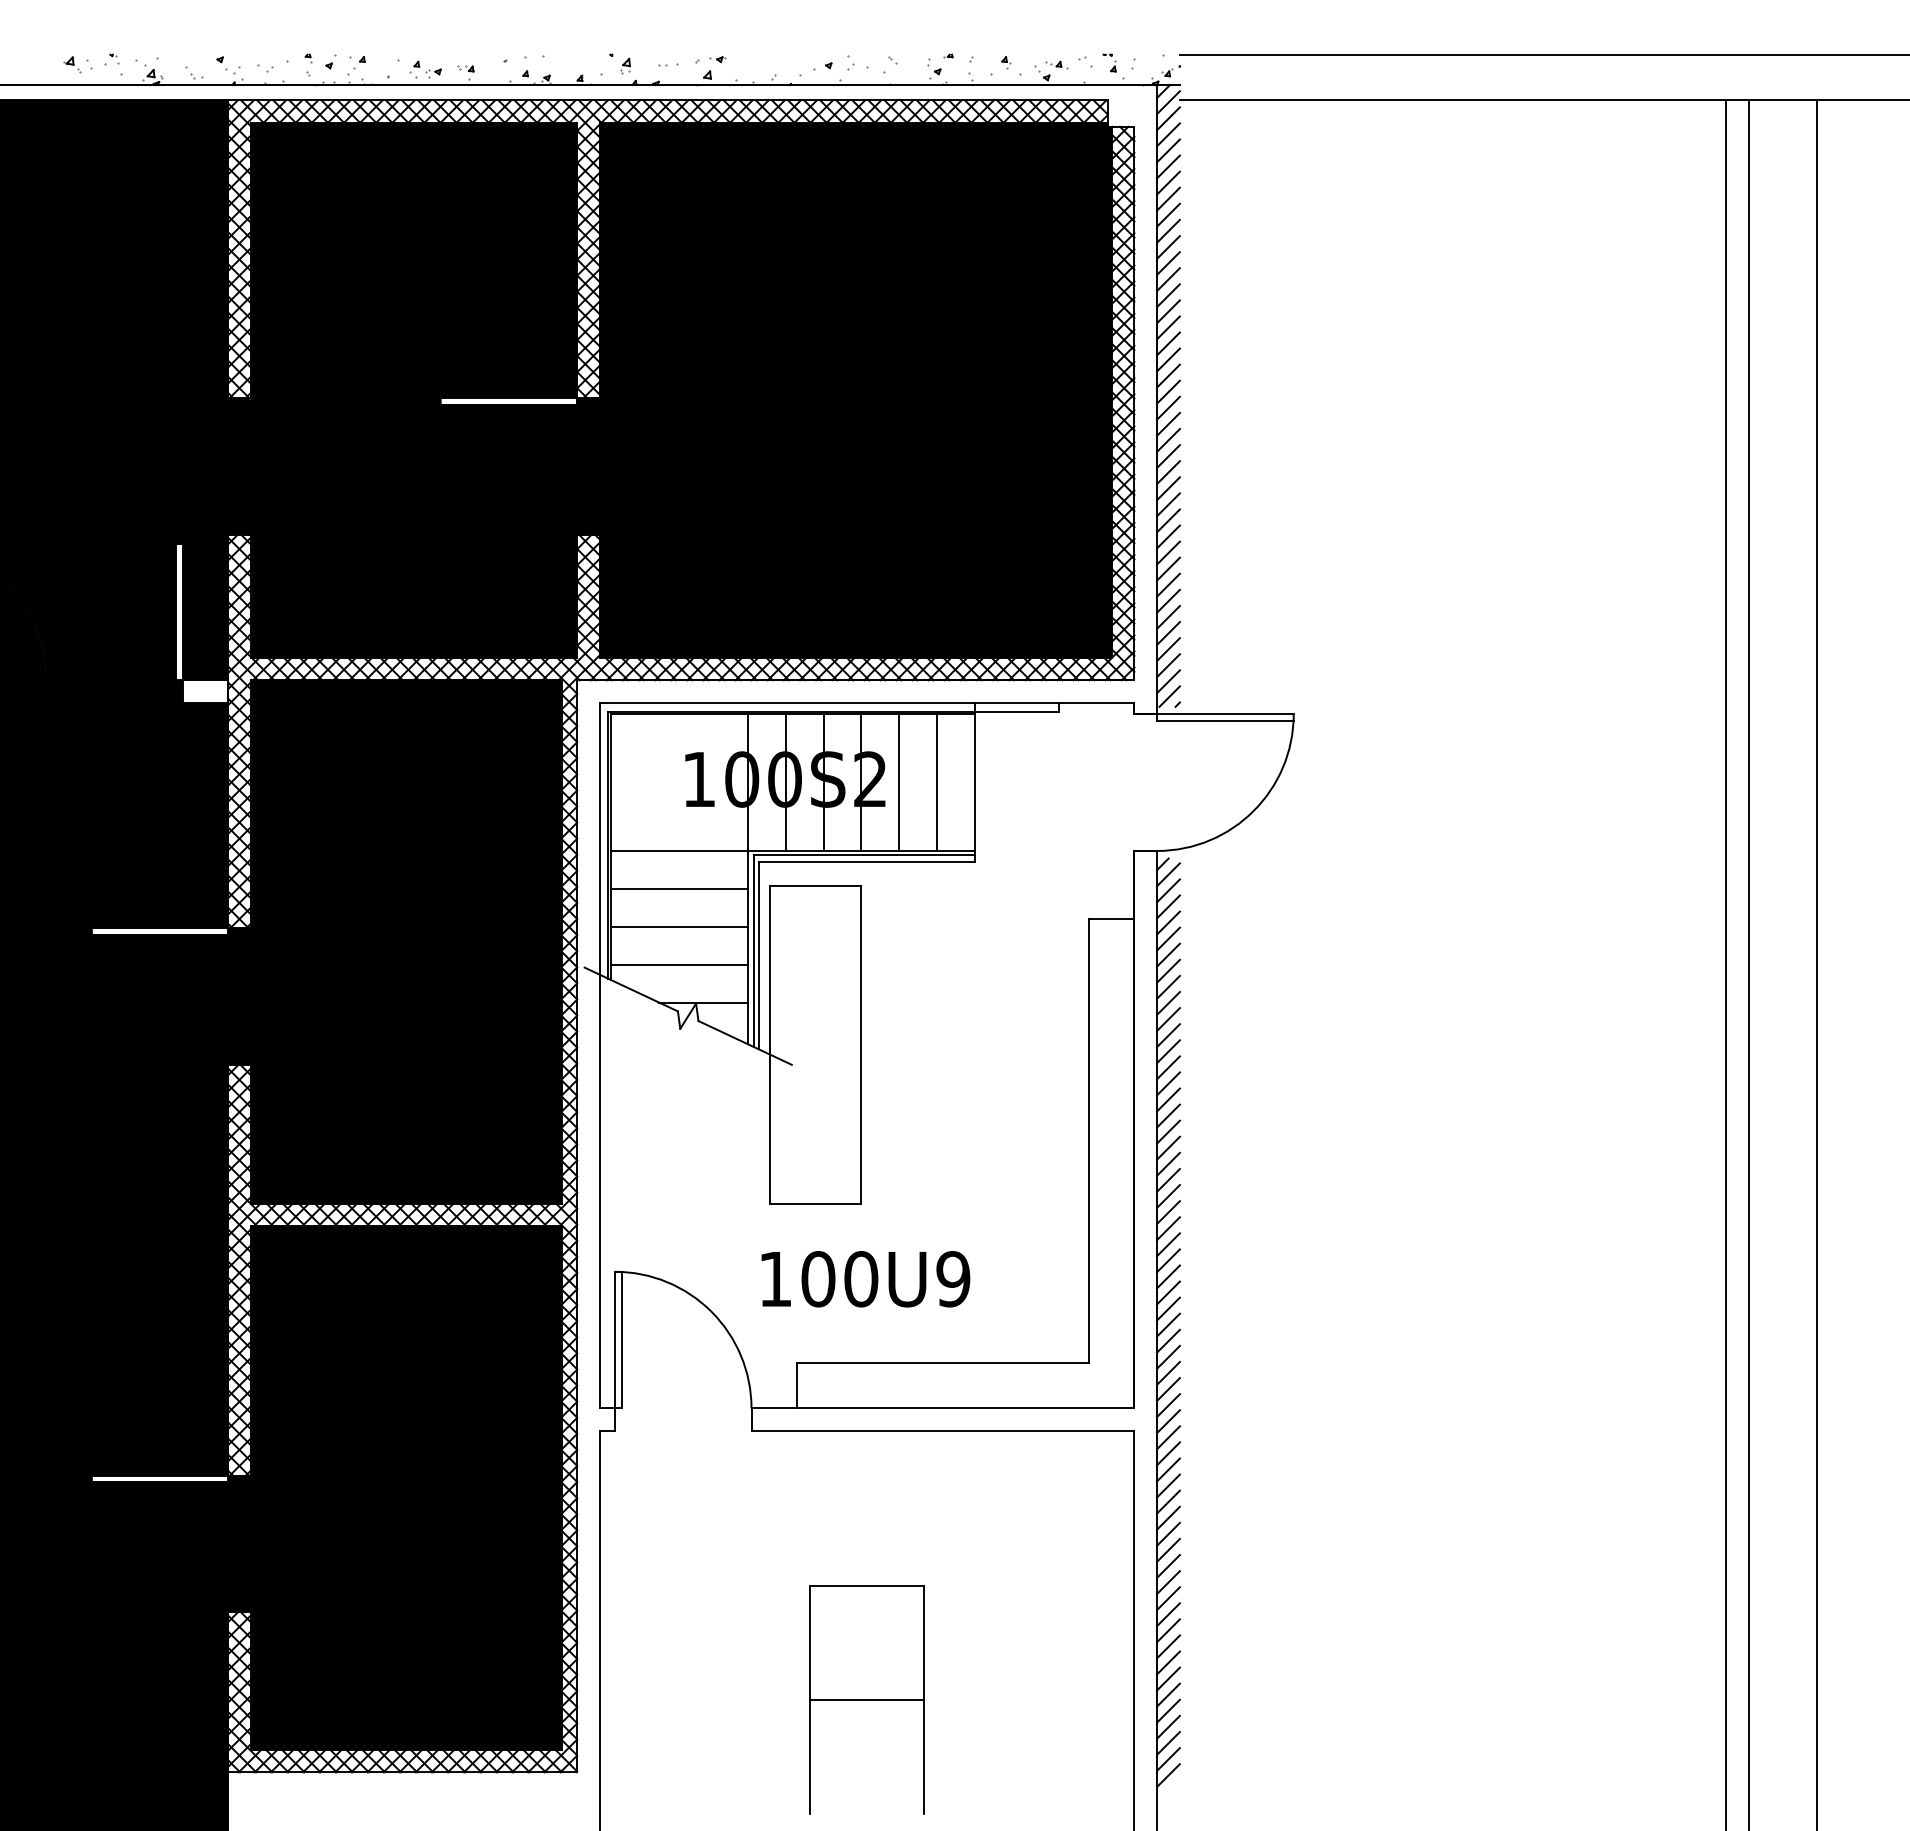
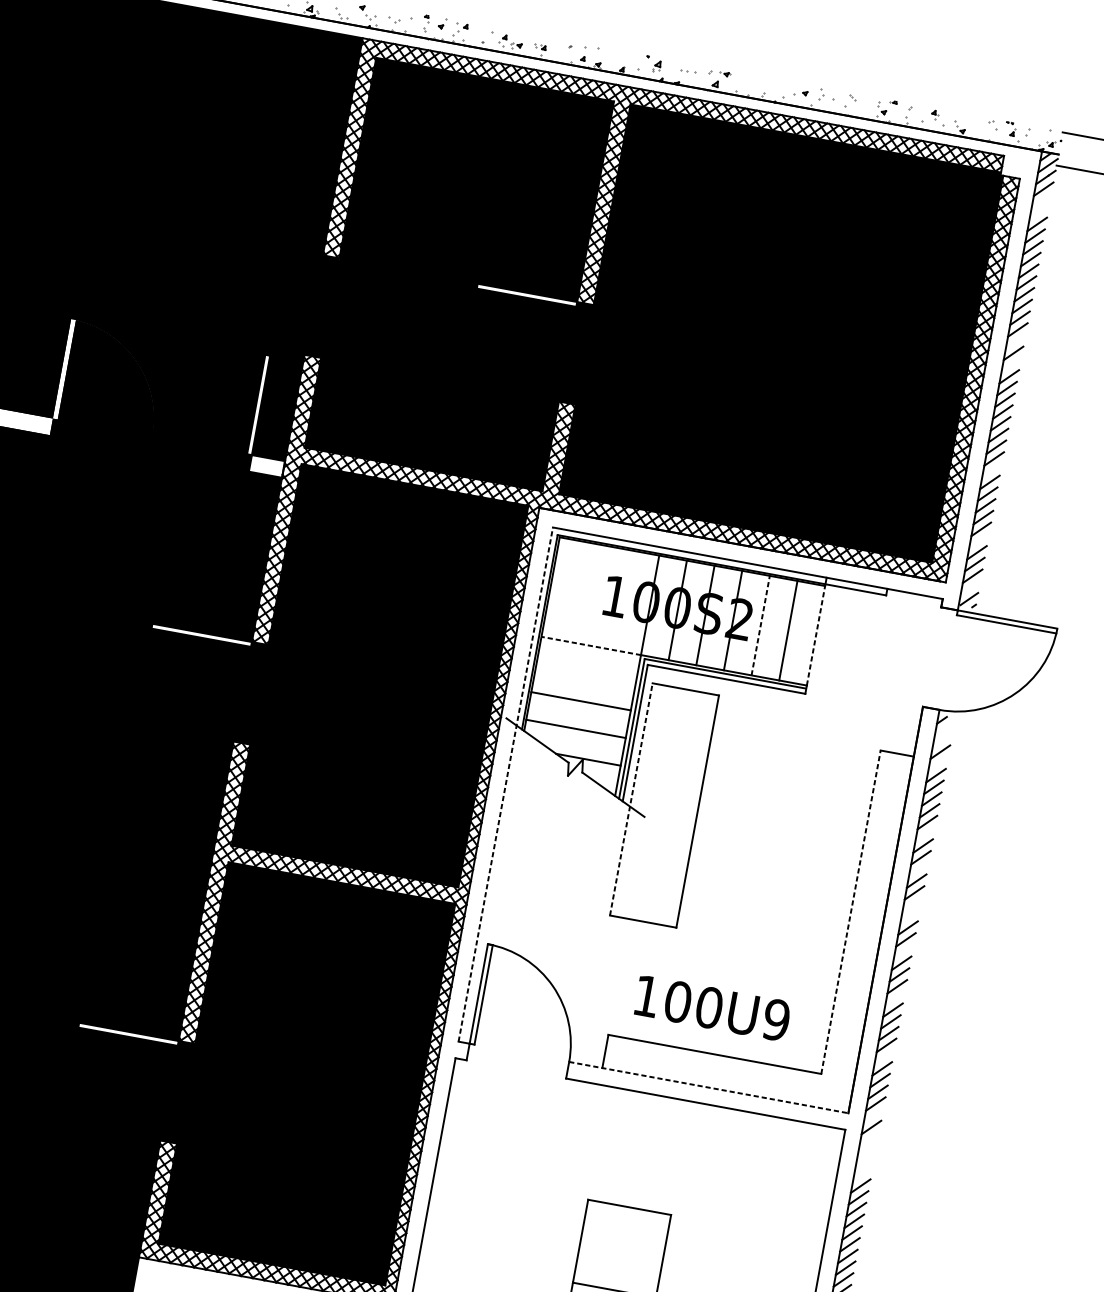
part: (1056, 64) -> (971, 123), removed
line: (1168, 150) -> (1041, 200), removed
line: (1168, 166) -> (1039, 212), removed
line: (1168, 343) -> (1015, 341), removed
line: (1168, 375) -> (1011, 364), removed
line: (1168, 520) -> (992, 470), removed
line: (1168, 616) -> (979, 540), removed
line: (1168, 681) -> (970, 587), removed
line: (899, 782) -> (760, 625), solid -> dashed
line: (975, 782) -> (816, 635), solid -> dashed
line: (678, 850) -> (590, 645), solid -> dashed
line: (1168, 874) -> (944, 728), removed
line: (679, 888) -> (586, 673), removed
line: (1168, 890) -> (942, 740), removed
line: (1168, 922) -> (938, 763), removed
line: (1168, 1019) -> (925, 834), removed
line: (770, 1044) -> (631, 799), solid -> dashed
line: (599, 1055) -> (505, 784), solid -> dashed
line: (1168, 1067) -> (918, 869), removed
line: (1168, 1115) -> (912, 904), removed
line: (1168, 1131) -> (910, 915), removed
line: (1088, 1140) -> (850, 911), solid -> dashed
line: (1168, 1179) -> (903, 950), removed
line: (1168, 1244) -> (895, 998), removed
text: (865, 1279) -> (712, 1008), moved
line: (1168, 1324) -> (884, 1056), removed
line: (1168, 1405) -> (873, 1115), removed
line: (943, 1408) -> (709, 1087), solid -> dashed
line: (1168, 1437) -> (869, 1139), removed
line: (1168, 1453) -> (867, 1150), removed
line: (1168, 1469) -> (865, 1162), removed
line: (1168, 1485) -> (862, 1174), removed

